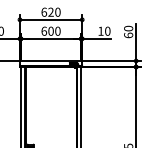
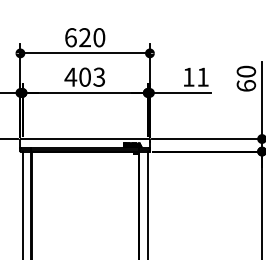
text: (50, 30) -> (83, 75), 600 -> 403
text: (107, 30) -> (202, 75), 10 -> 11

